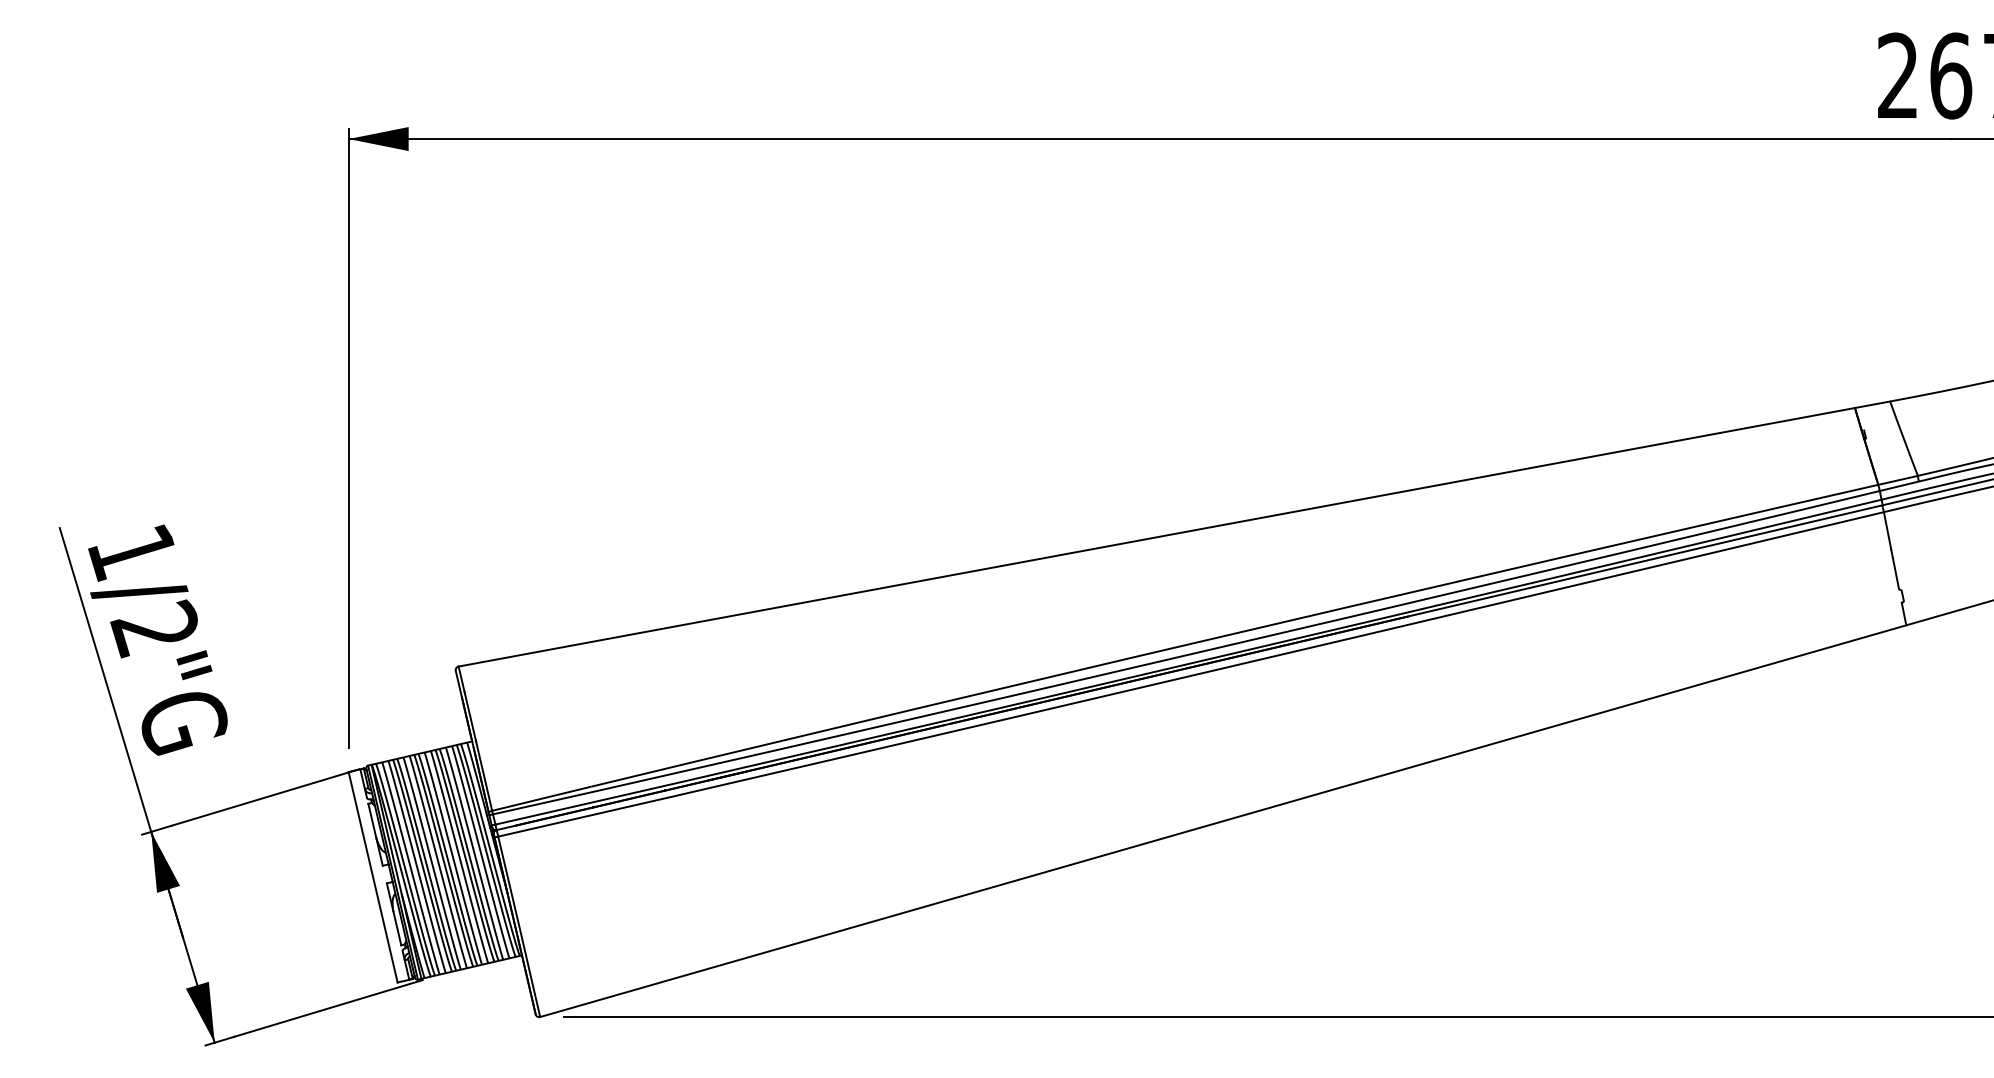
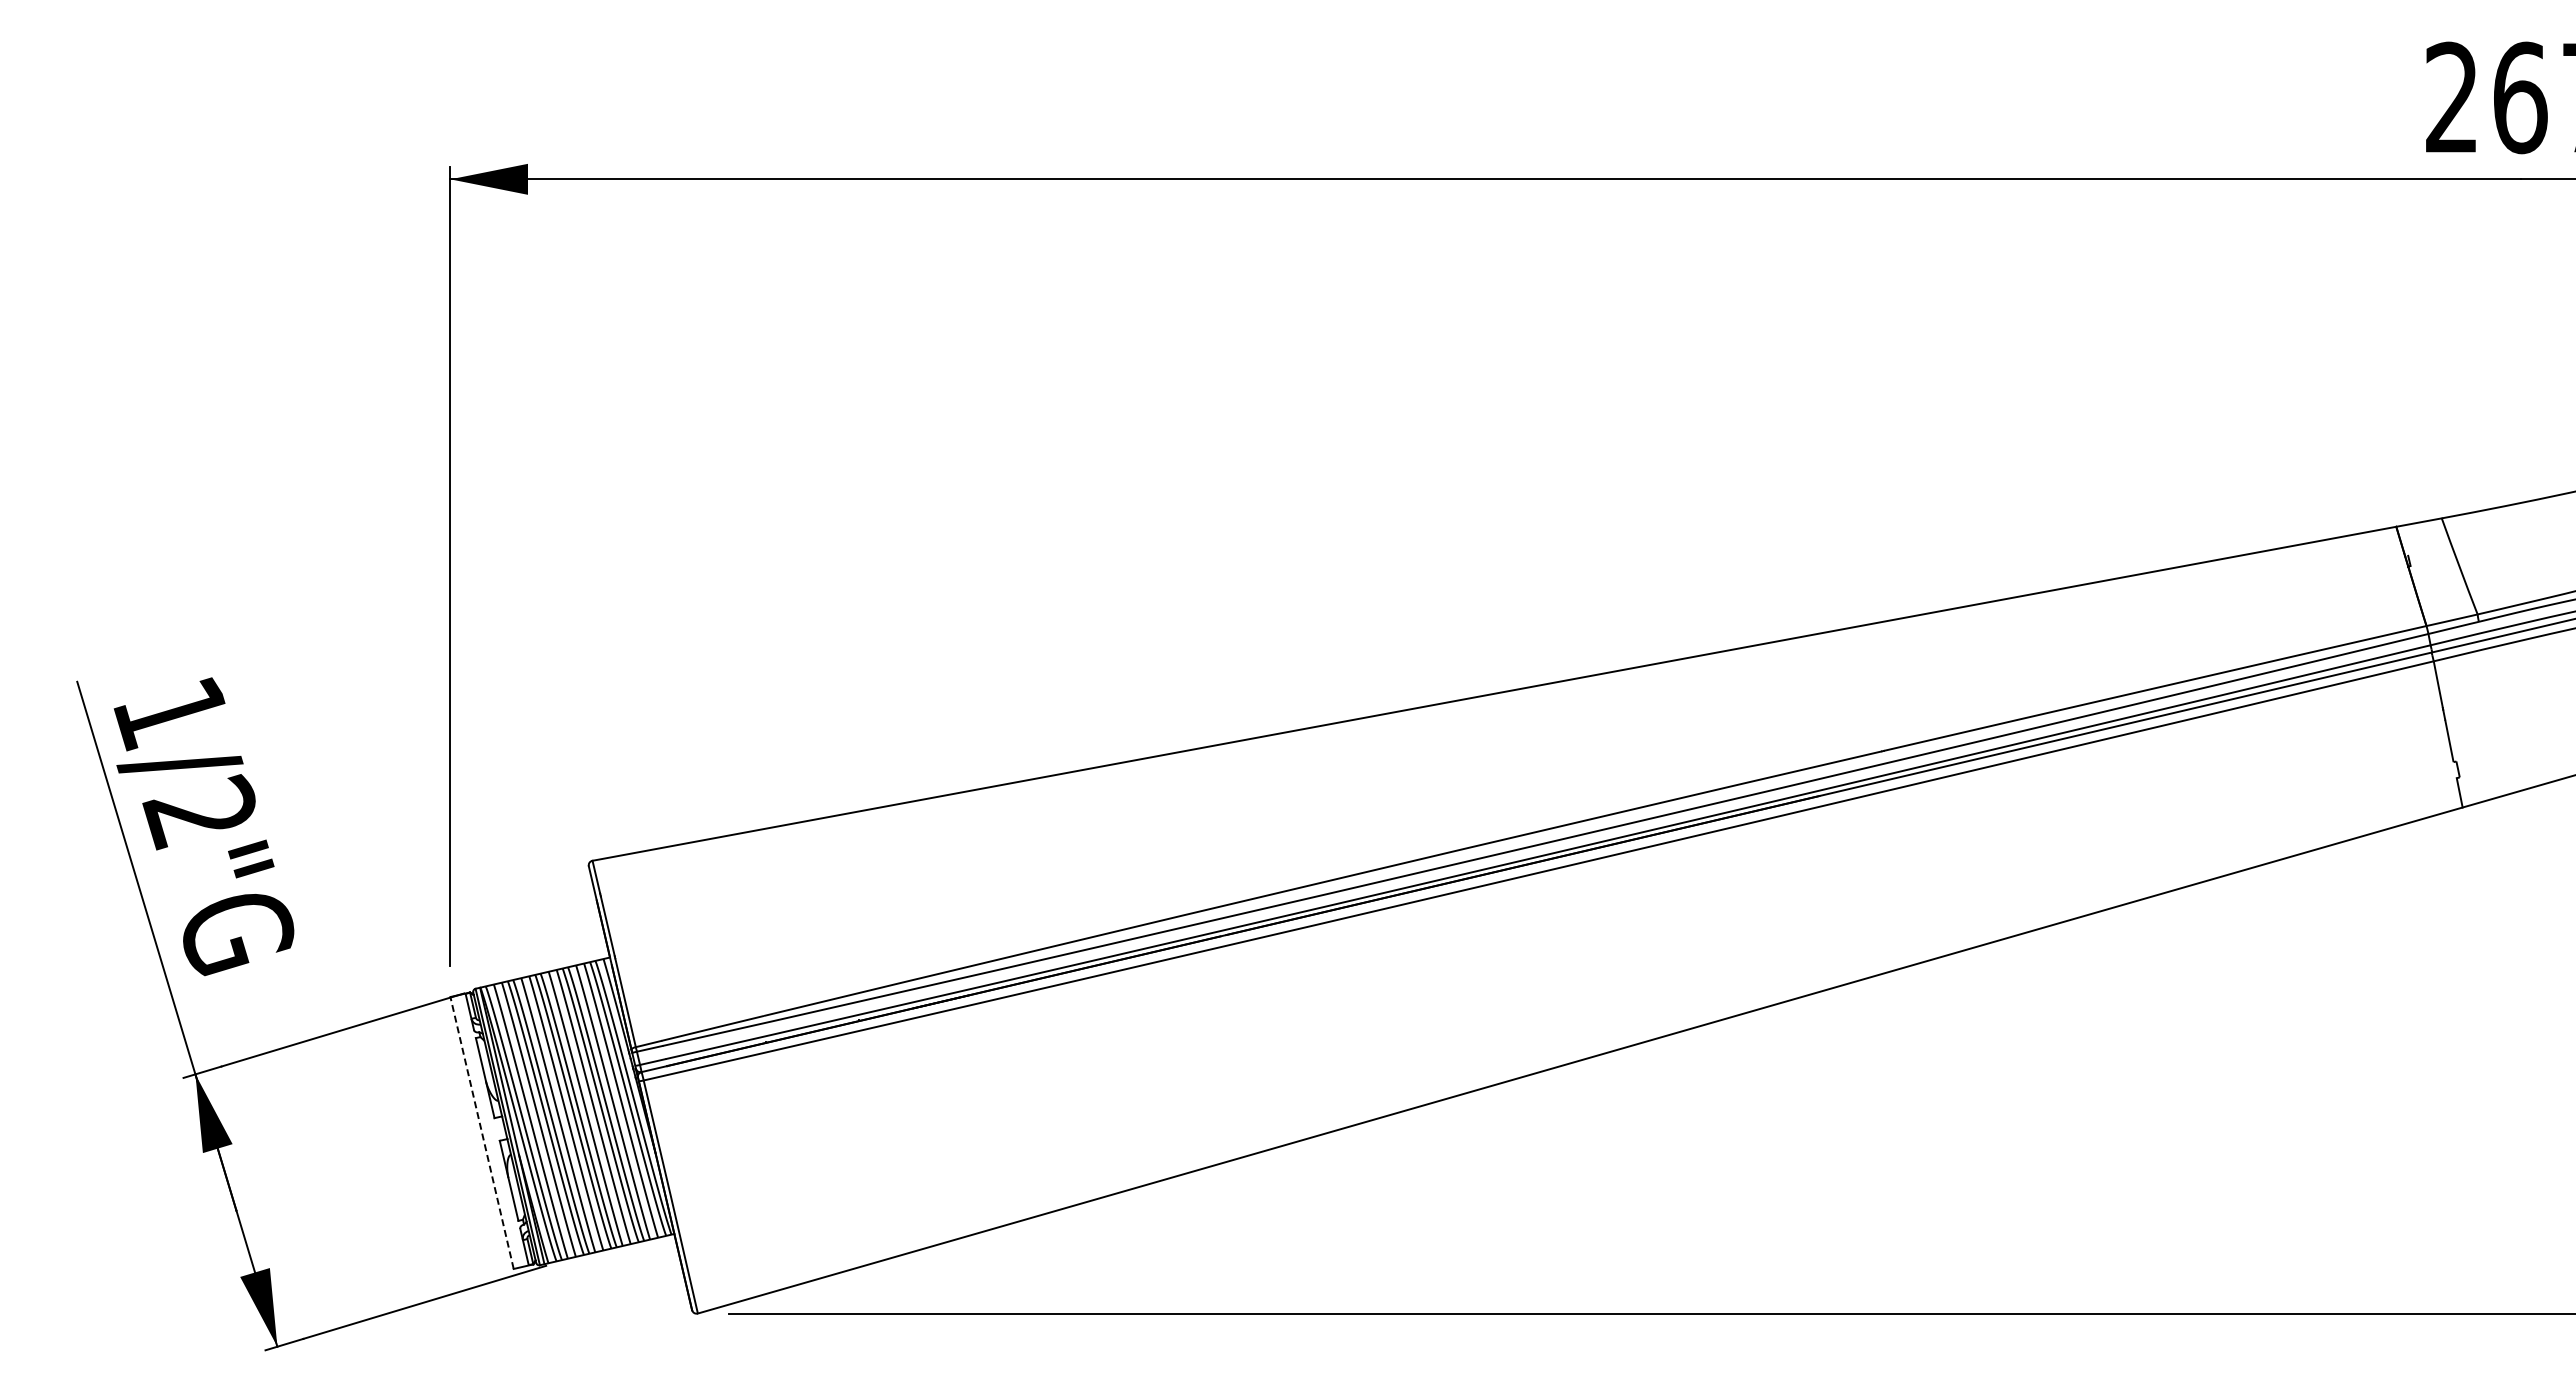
line: (373, 877) -> (482, 1133), solid -> dashed

